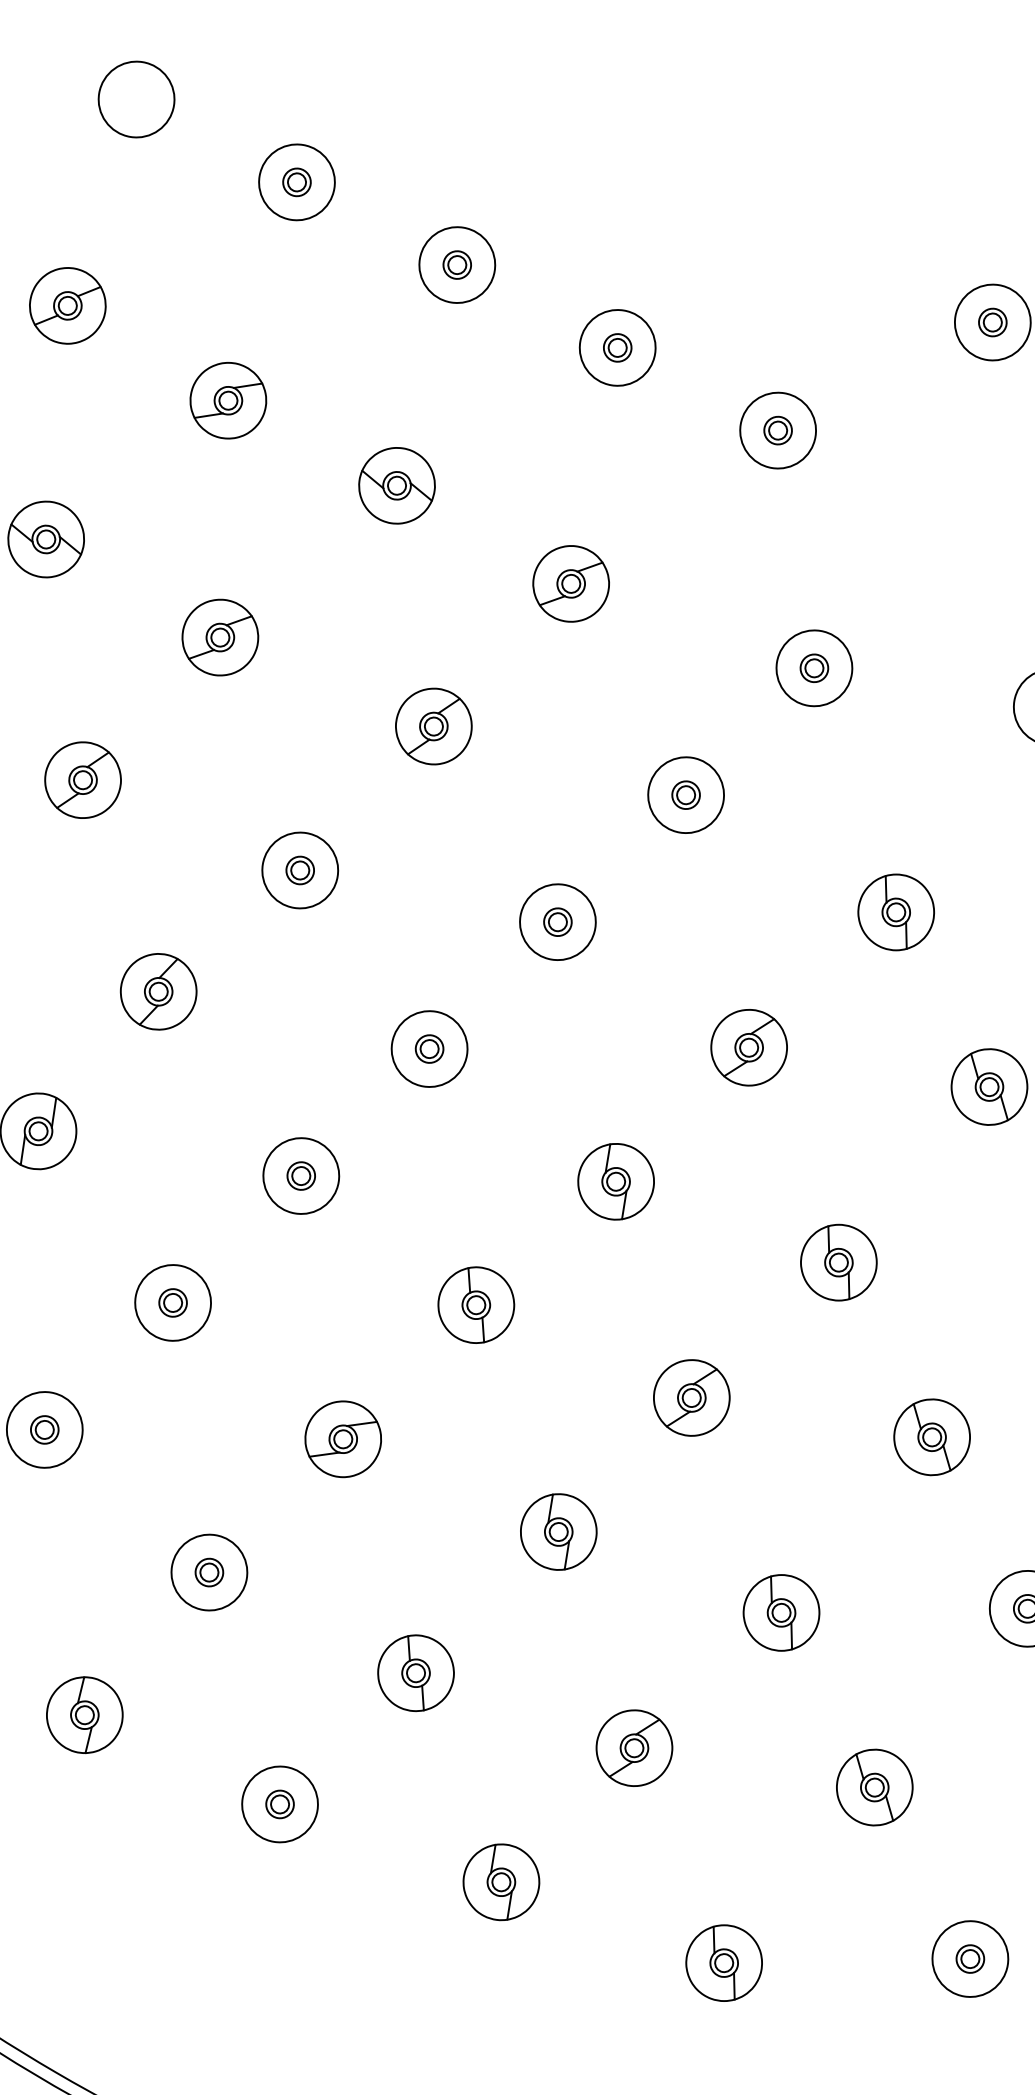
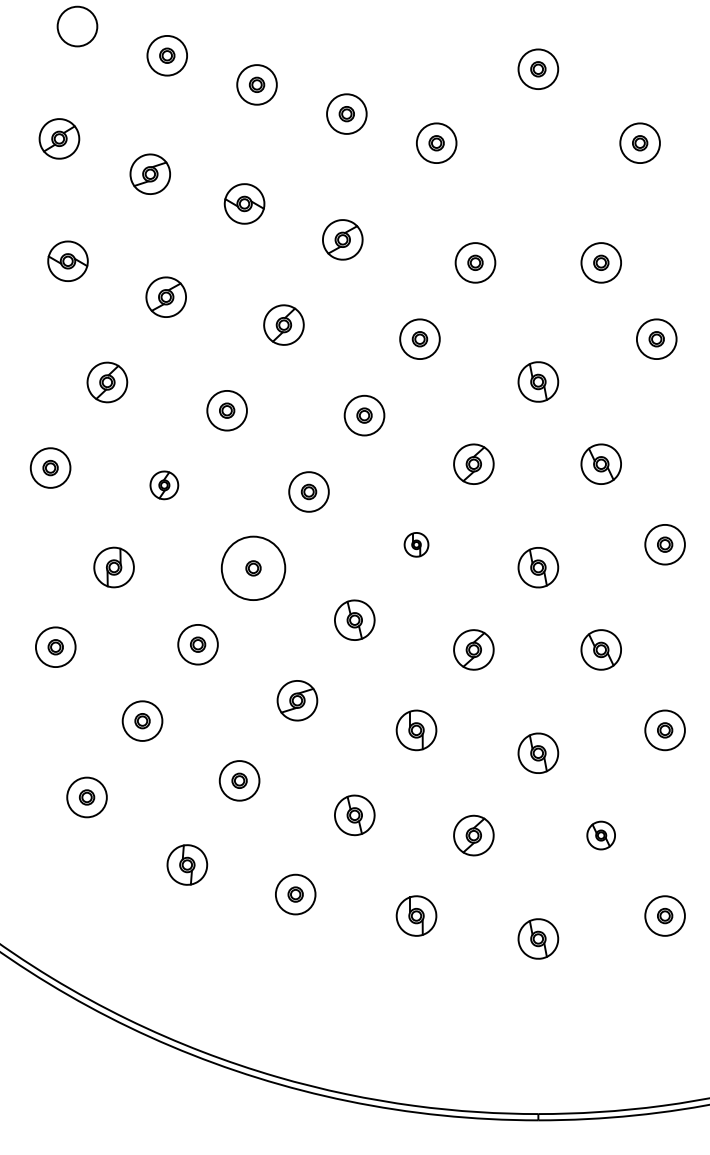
part: (158, 992) -> (164, 485), size x0.7
circle: (301, 1176) -> (253, 568), size x1.6
part: (616, 1181) -> (416, 544), size x0.6
part: (873, 1787) -> (600, 835), size x0.7

